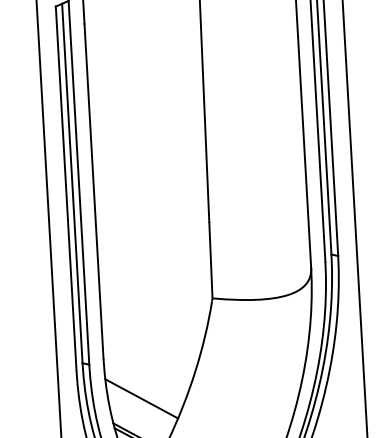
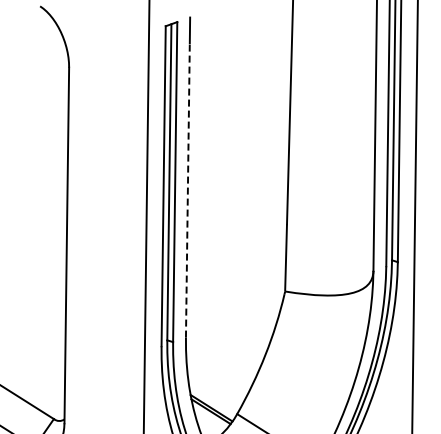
line: (93, 190) -> (187, 189), solid -> dashed
line: (141, 398) -> (216, 374), removed

